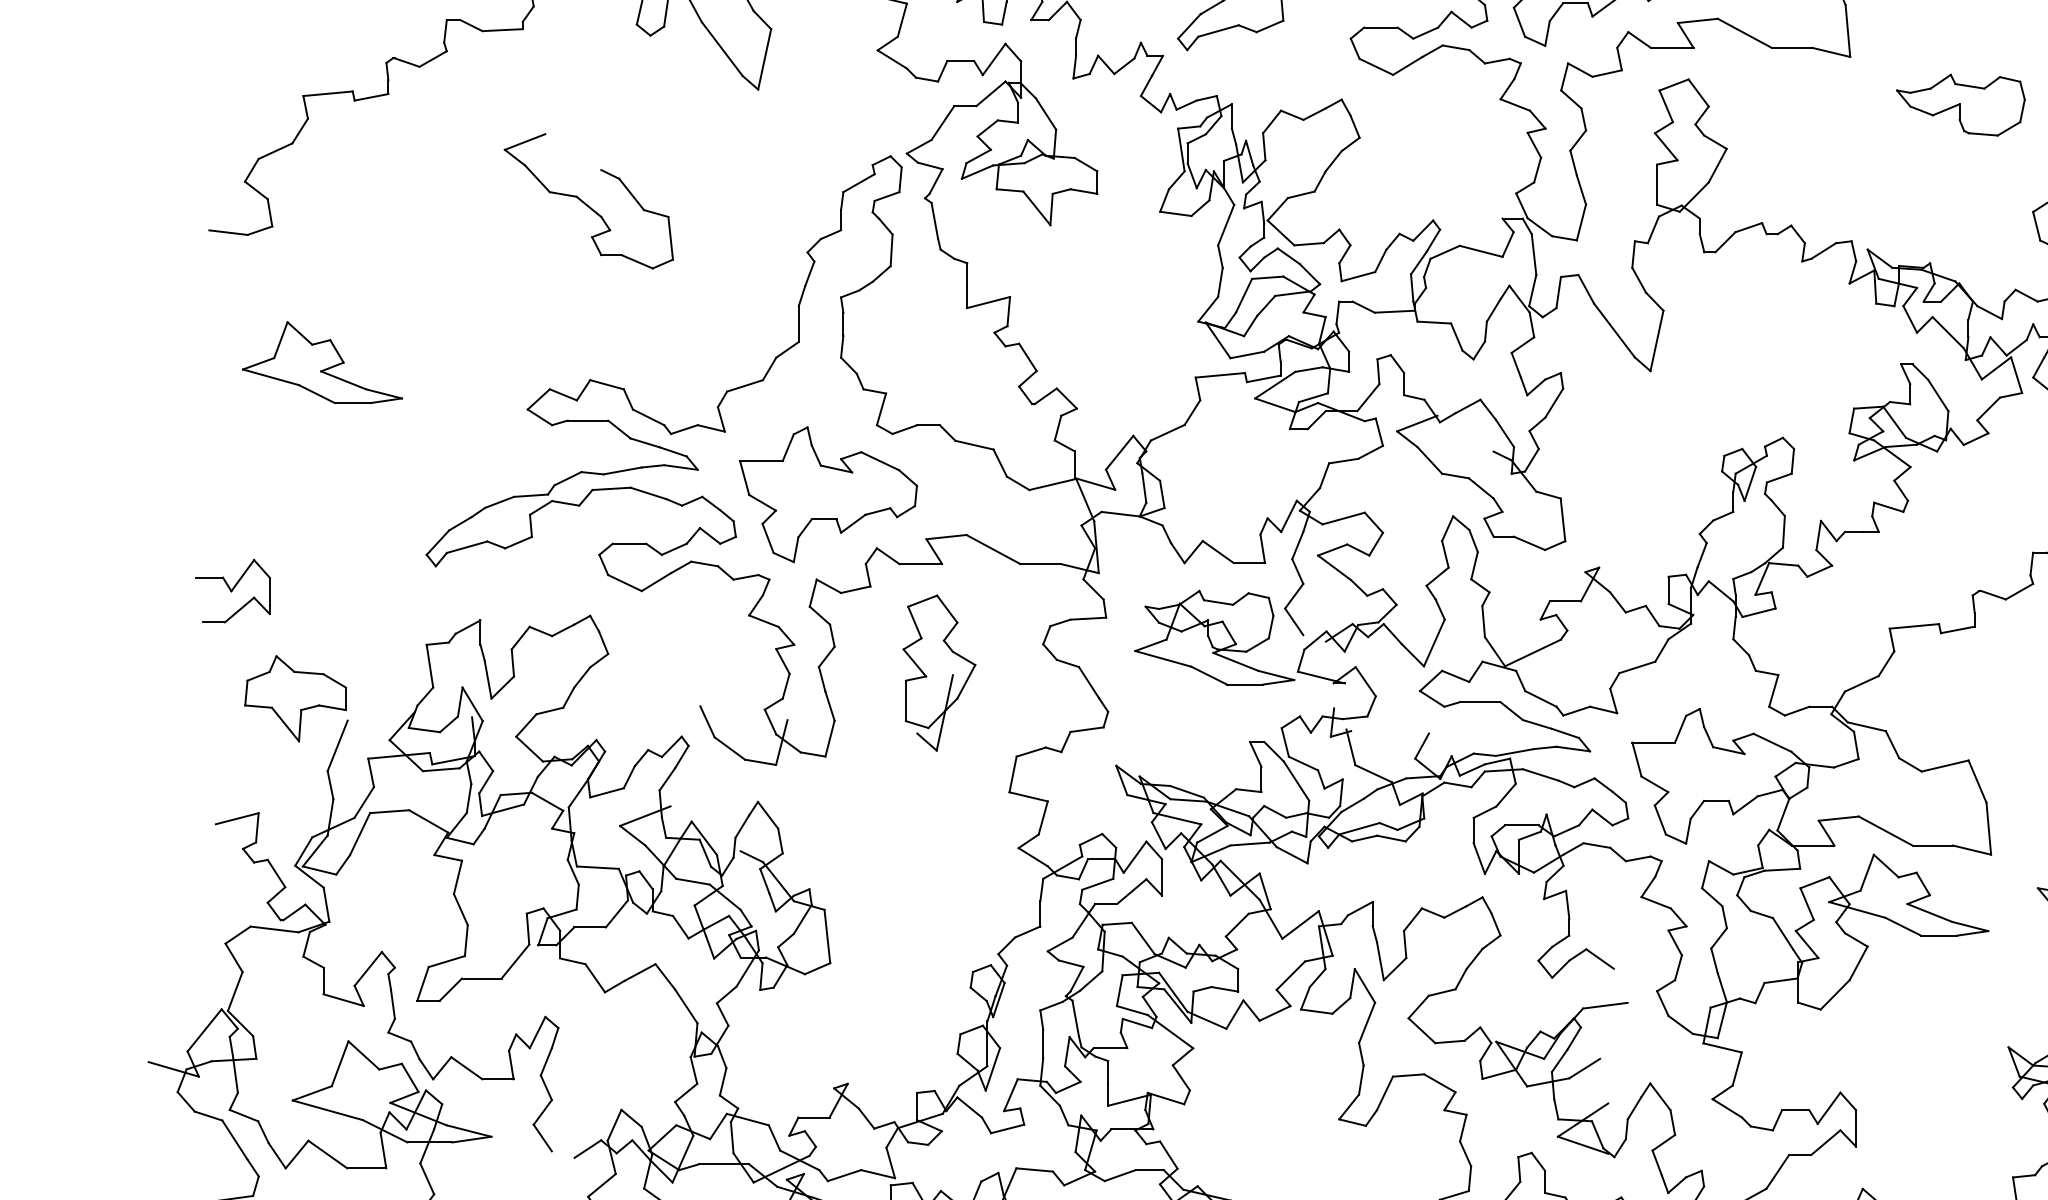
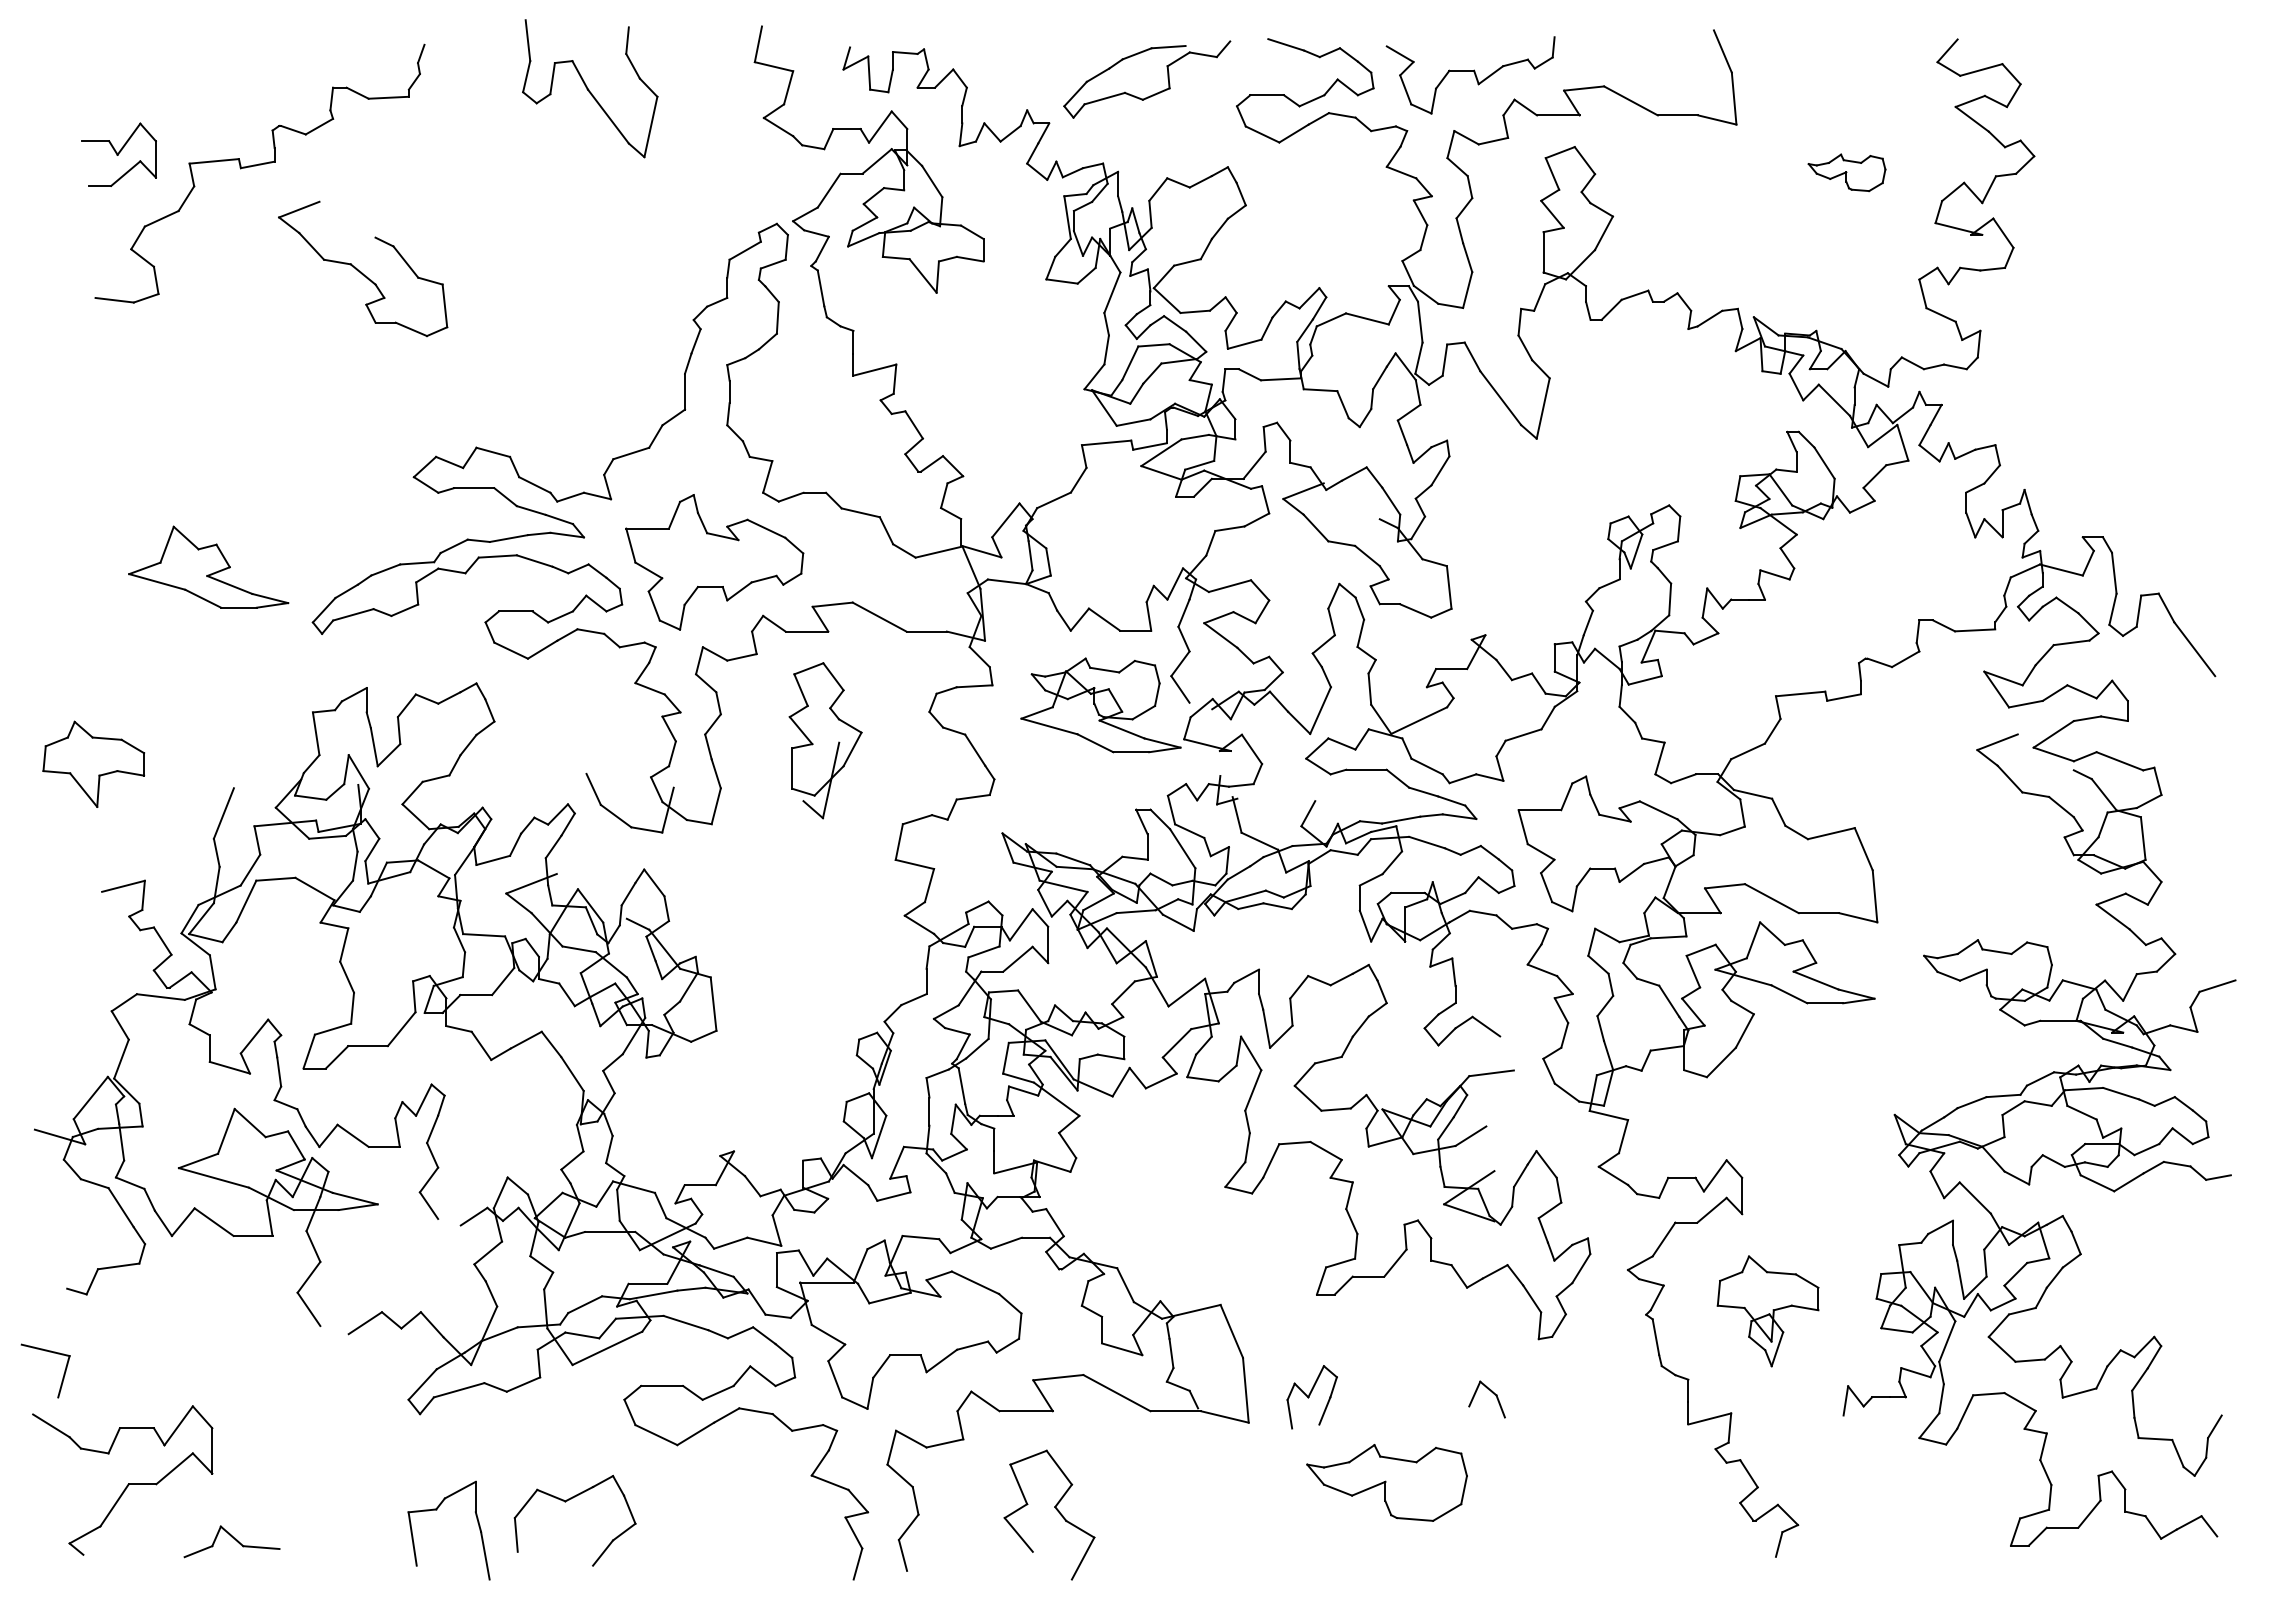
part: (1960, 104) -> (1846, 172), size x0.6
part: (589, 200) -> (363, 268), moved
part: (322, 361) -> (208, 566), moved
part: (232, 590) -> (118, 154), moved
part: (295, 697) -> (93, 763), moved

